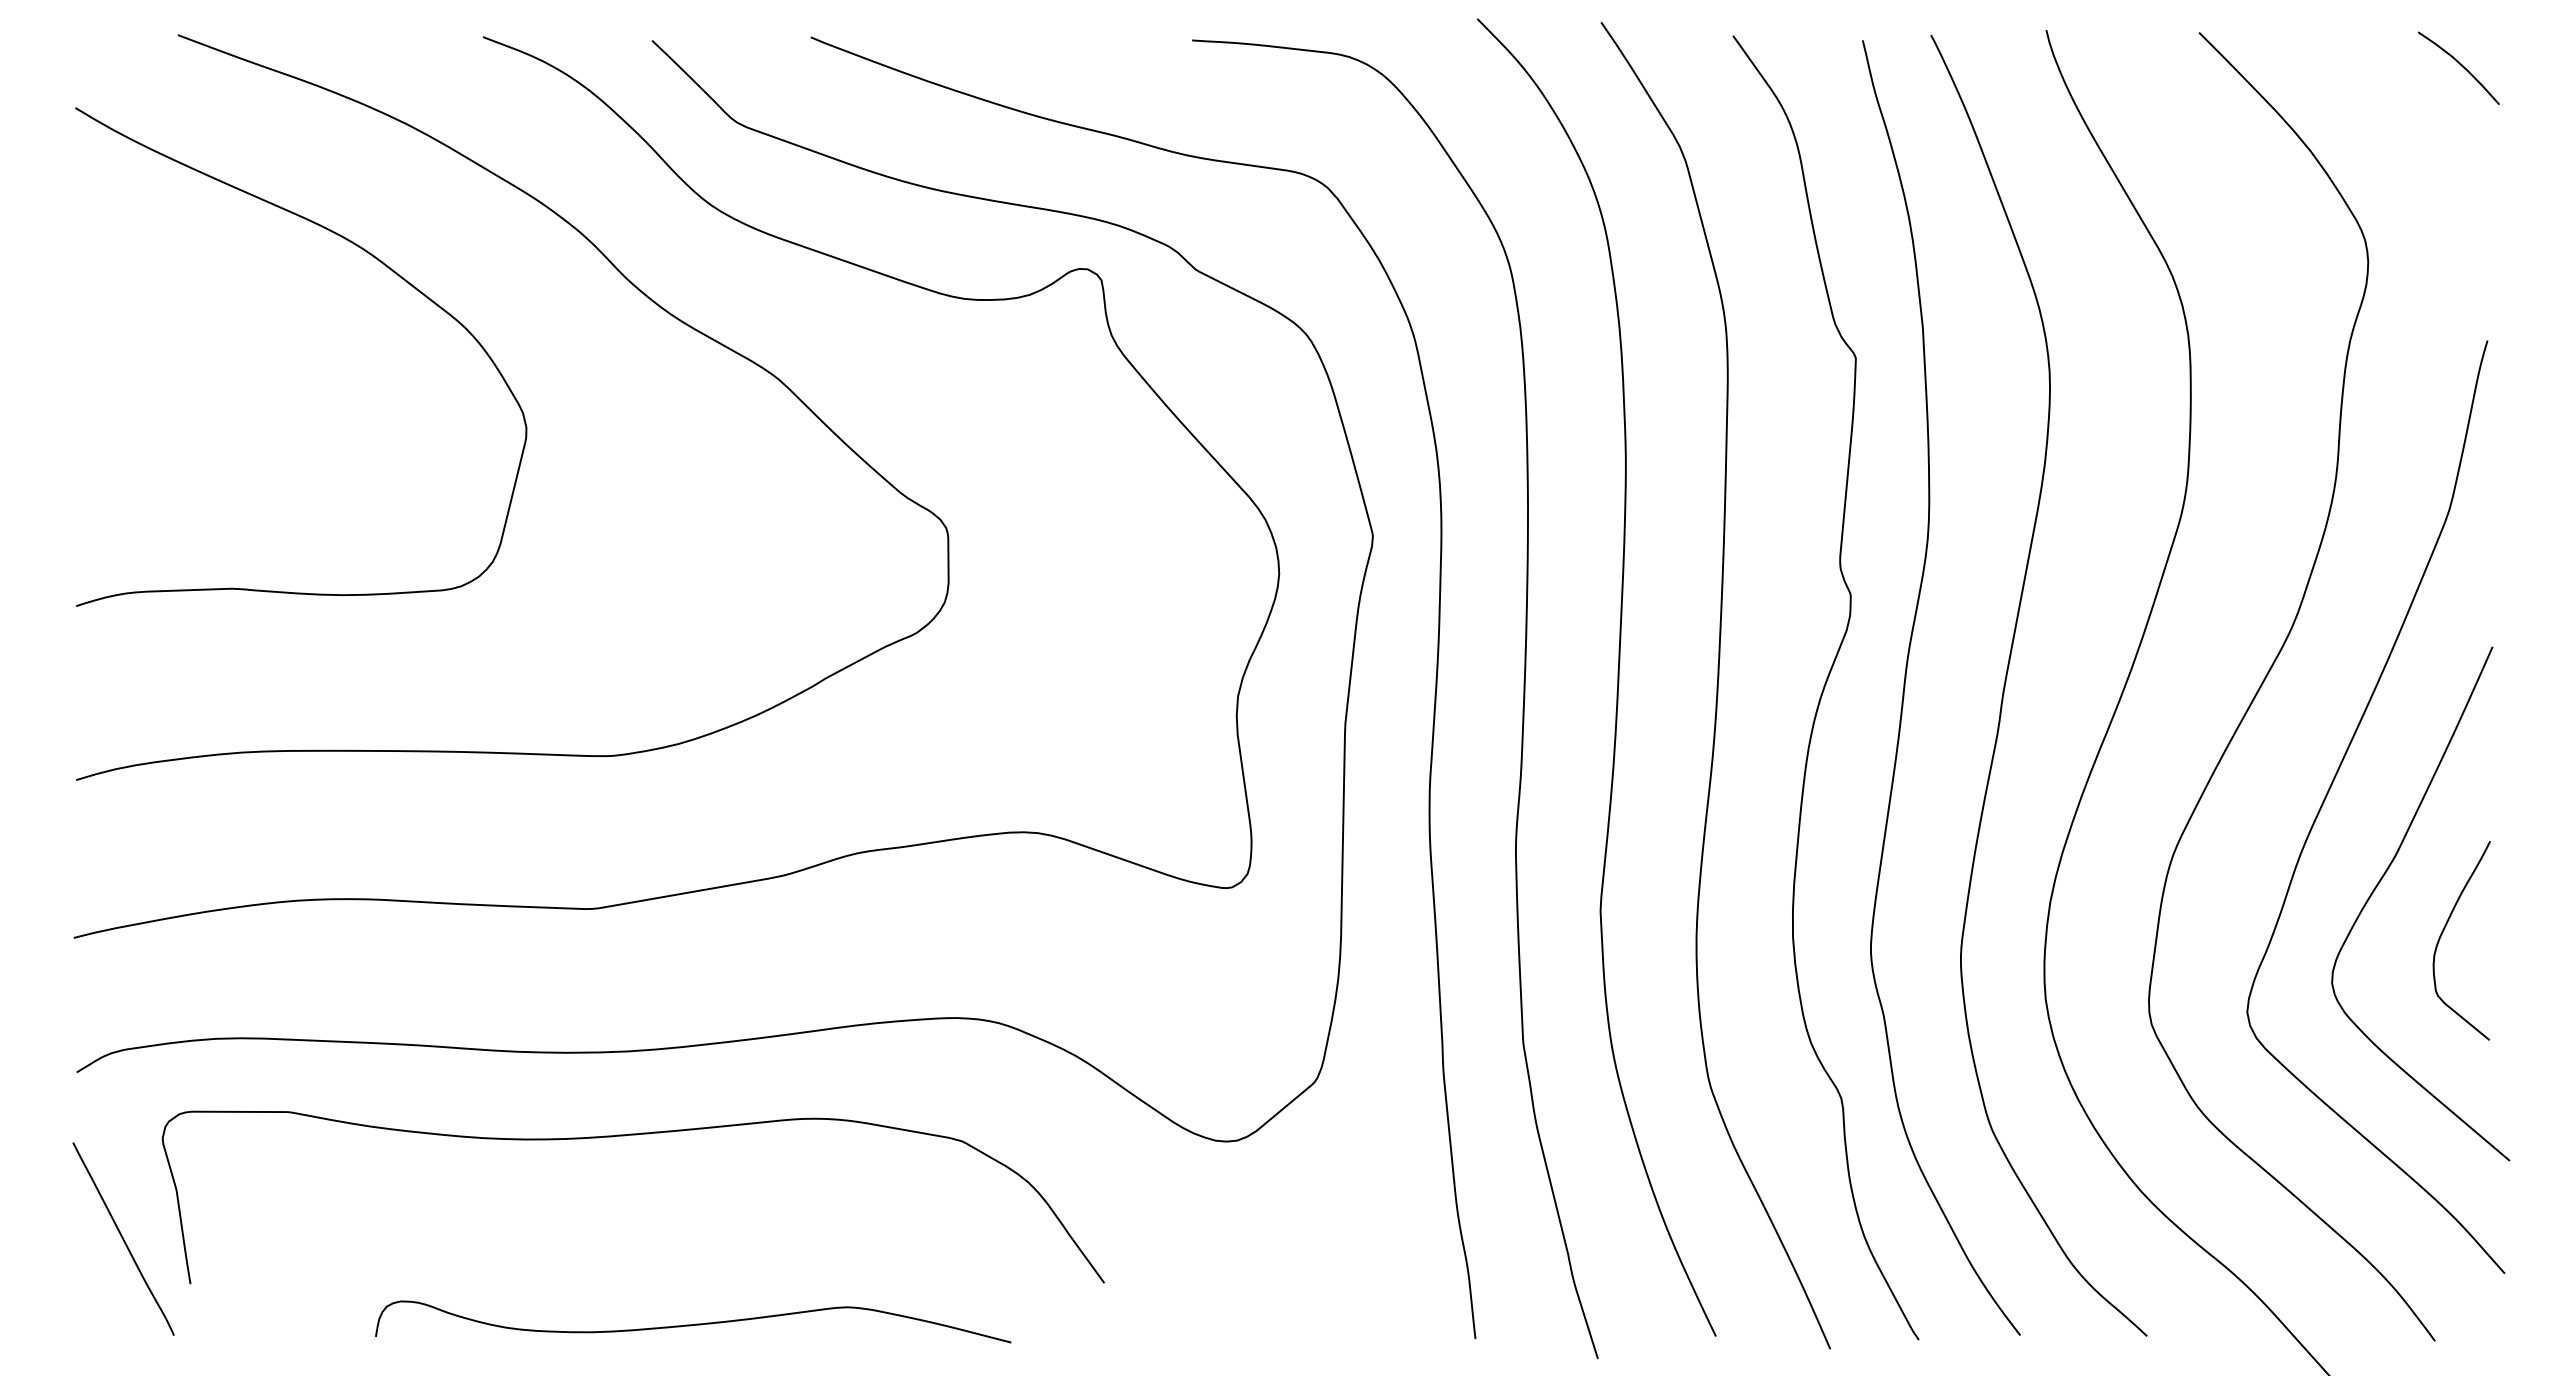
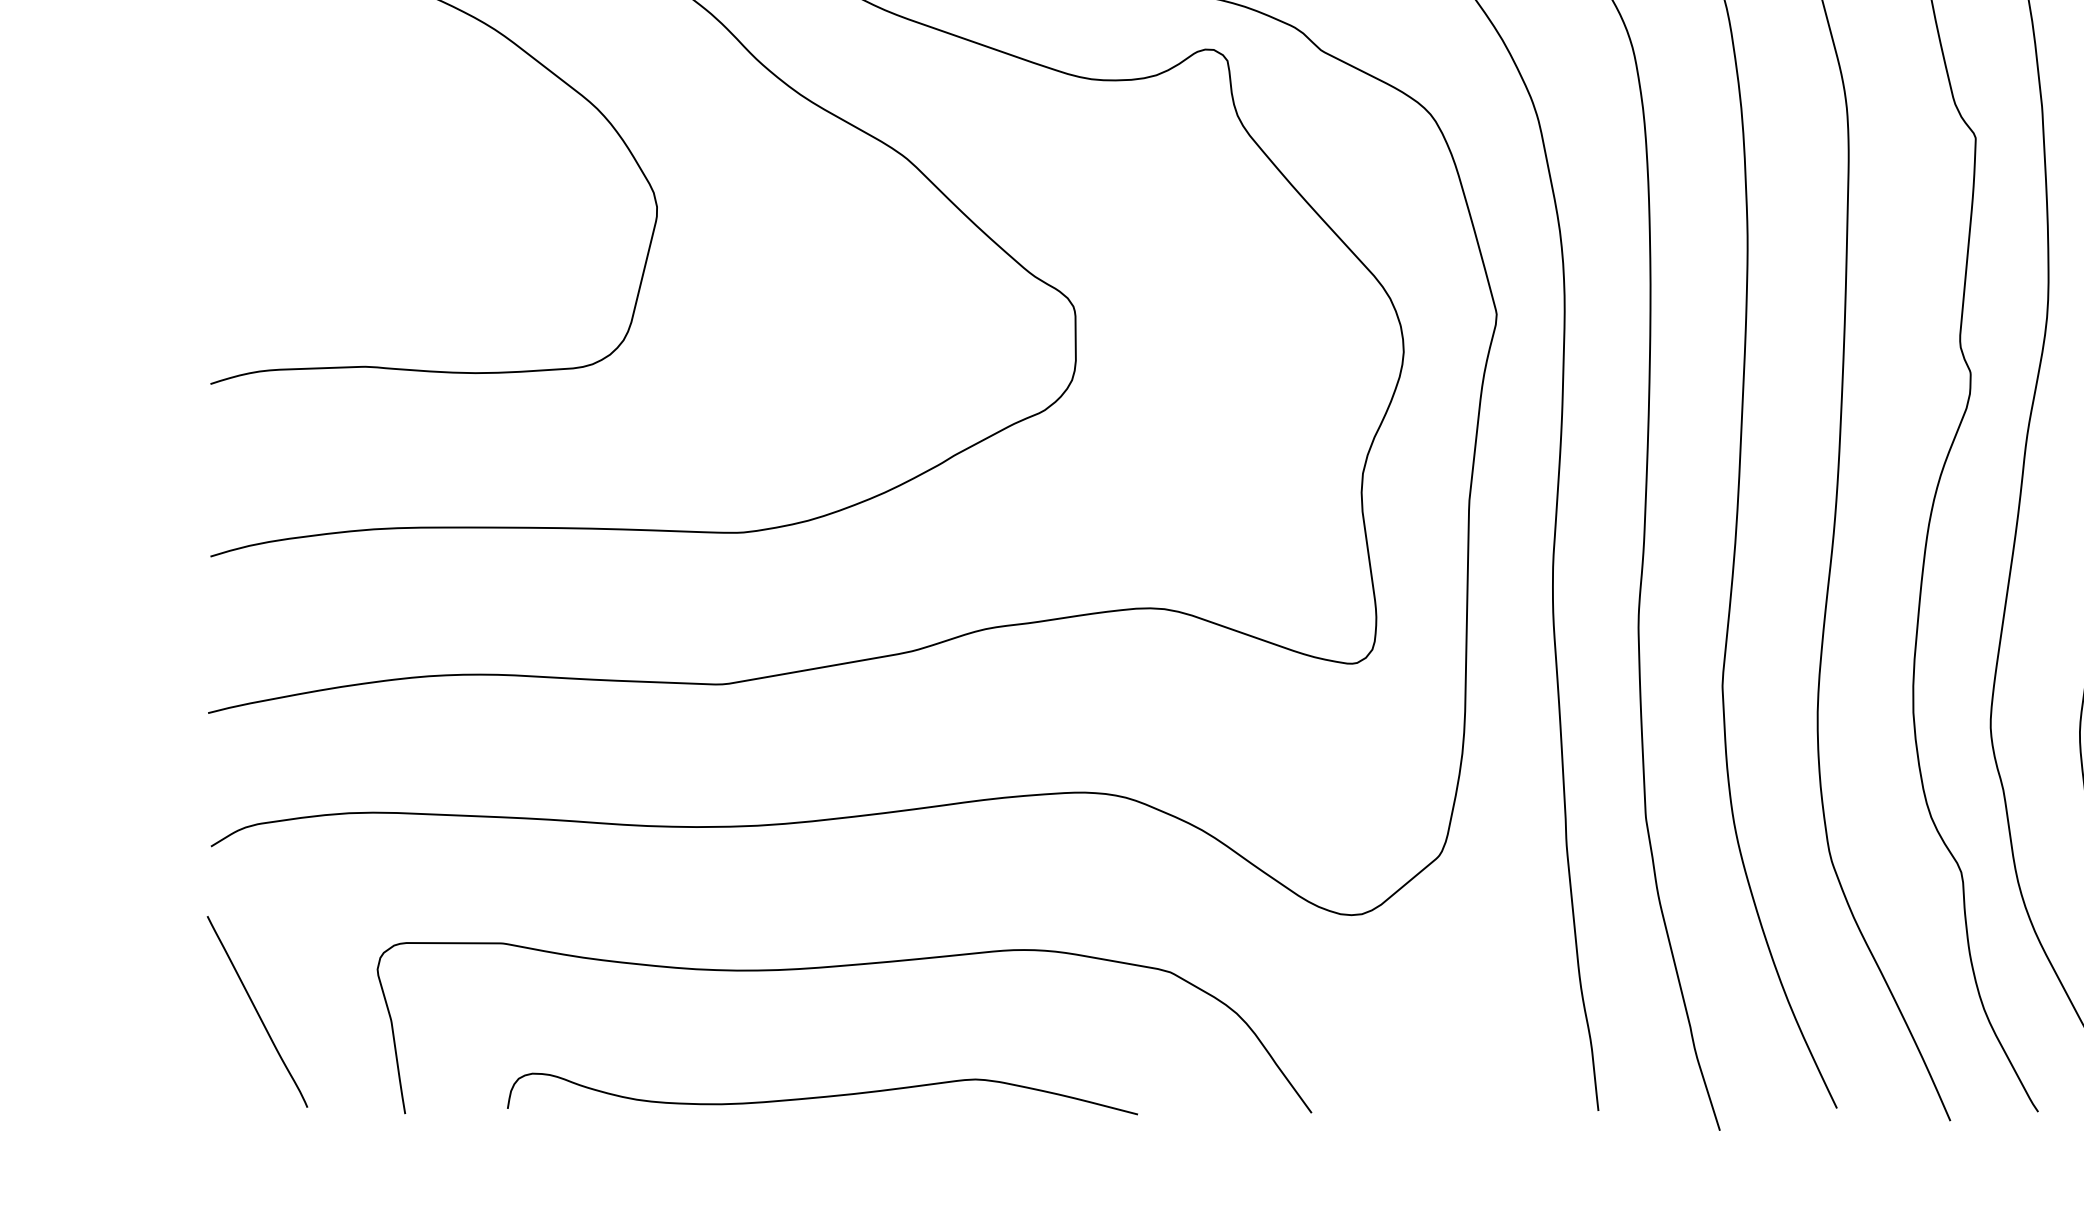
curve: (625, 1136) -> (836, 967), moved

